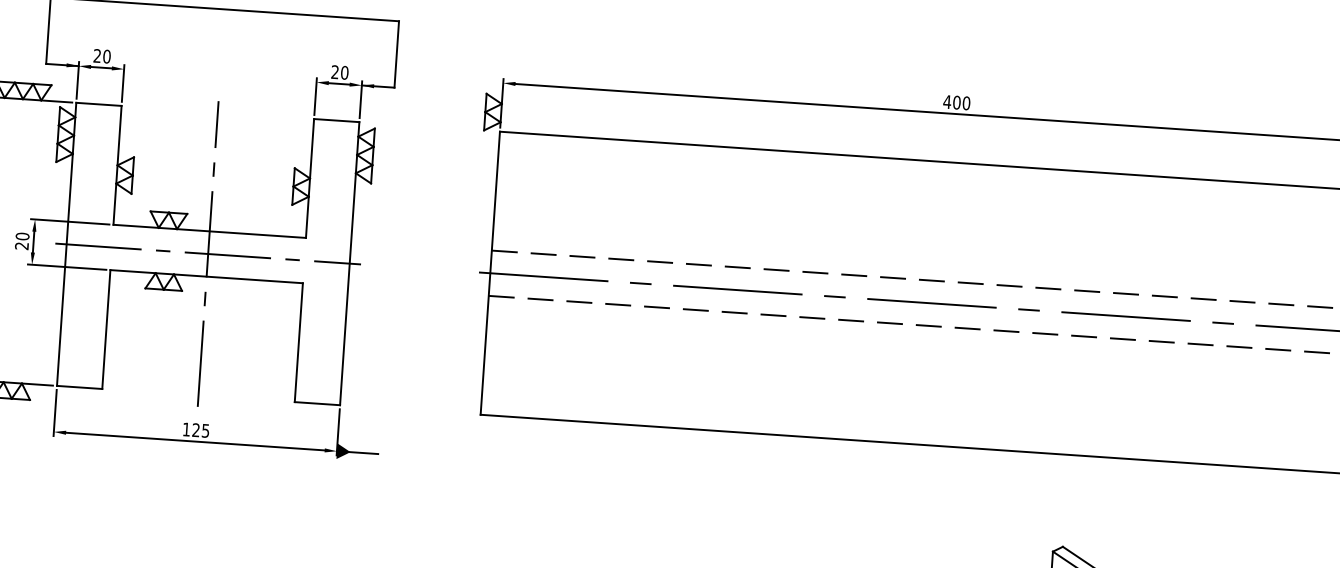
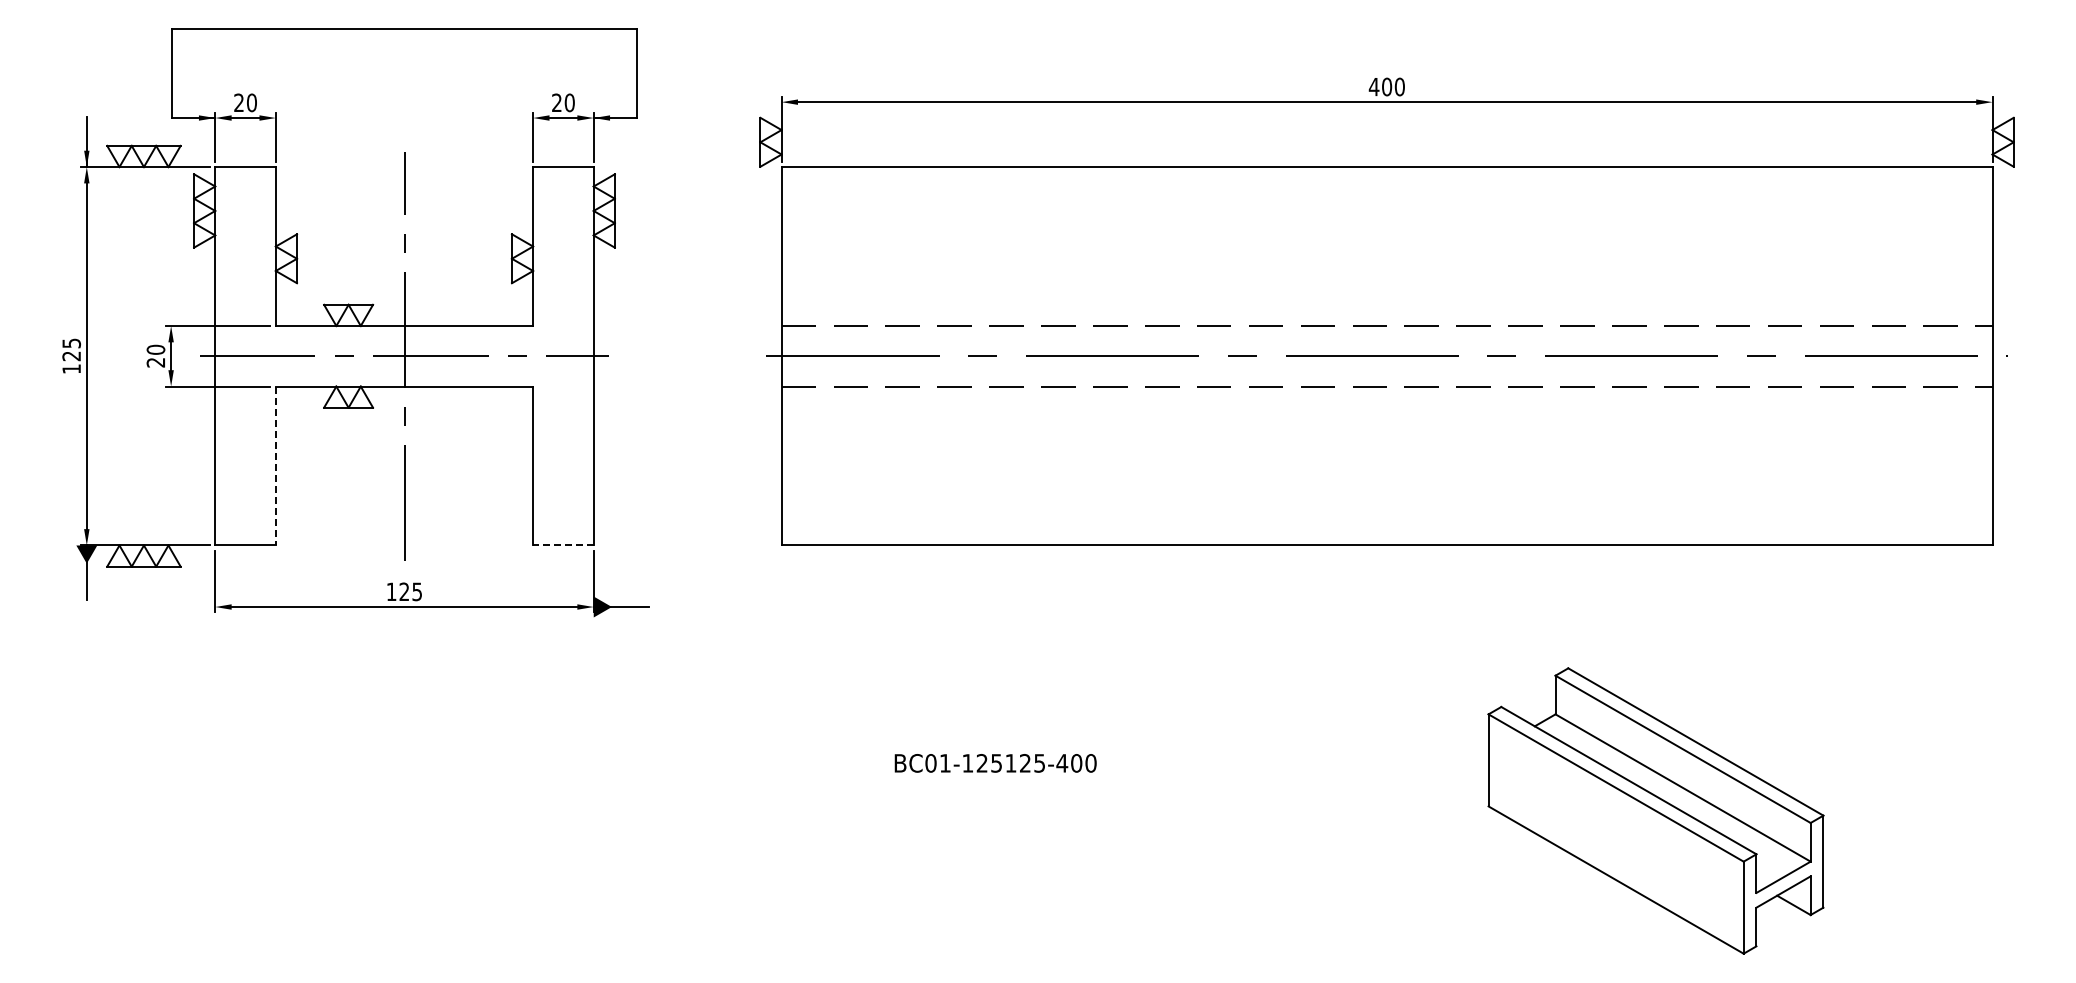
line: (106, 329) -> (275, 466), solid -> dashed
line: (316, 403) -> (562, 545), solid -> dashed

